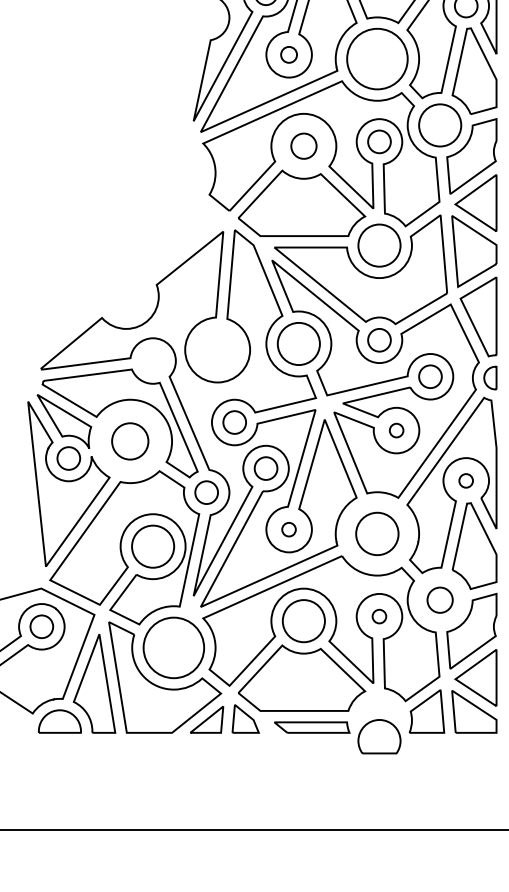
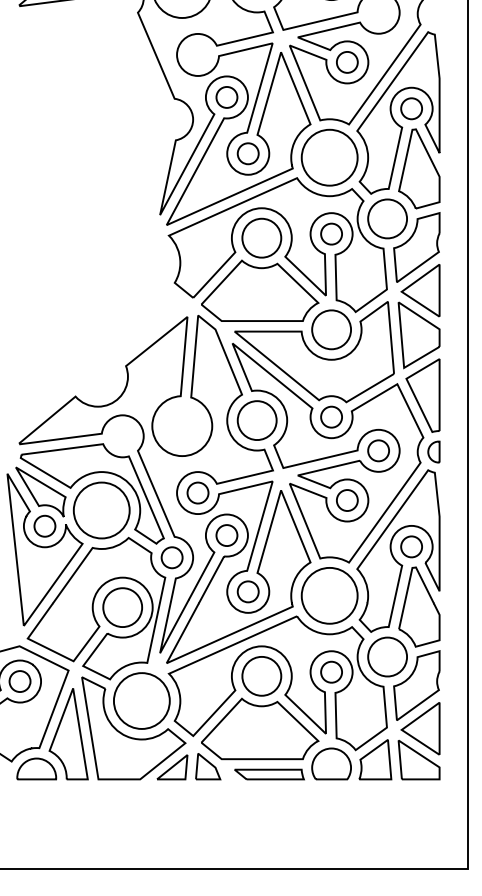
part: (288, 54) -> (247, 153), size x1.43
part: (303, 145) -> (261, 237), size x1.67
part: (396, 430) -> (347, 500), size x1.67
part: (130, 441) -> (101, 510), size x1.67
part: (466, 480) -> (411, 546), size x1.67
part: (288, 529) -> (247, 591), size x1.67
part: (377, 533) -> (329, 595), size x1.43
part: (440, 599) -> (387, 656), size x1.67
part: (379, 615) -> (331, 671), size x1.67
part: (379, 736) -> (331, 763), moved

